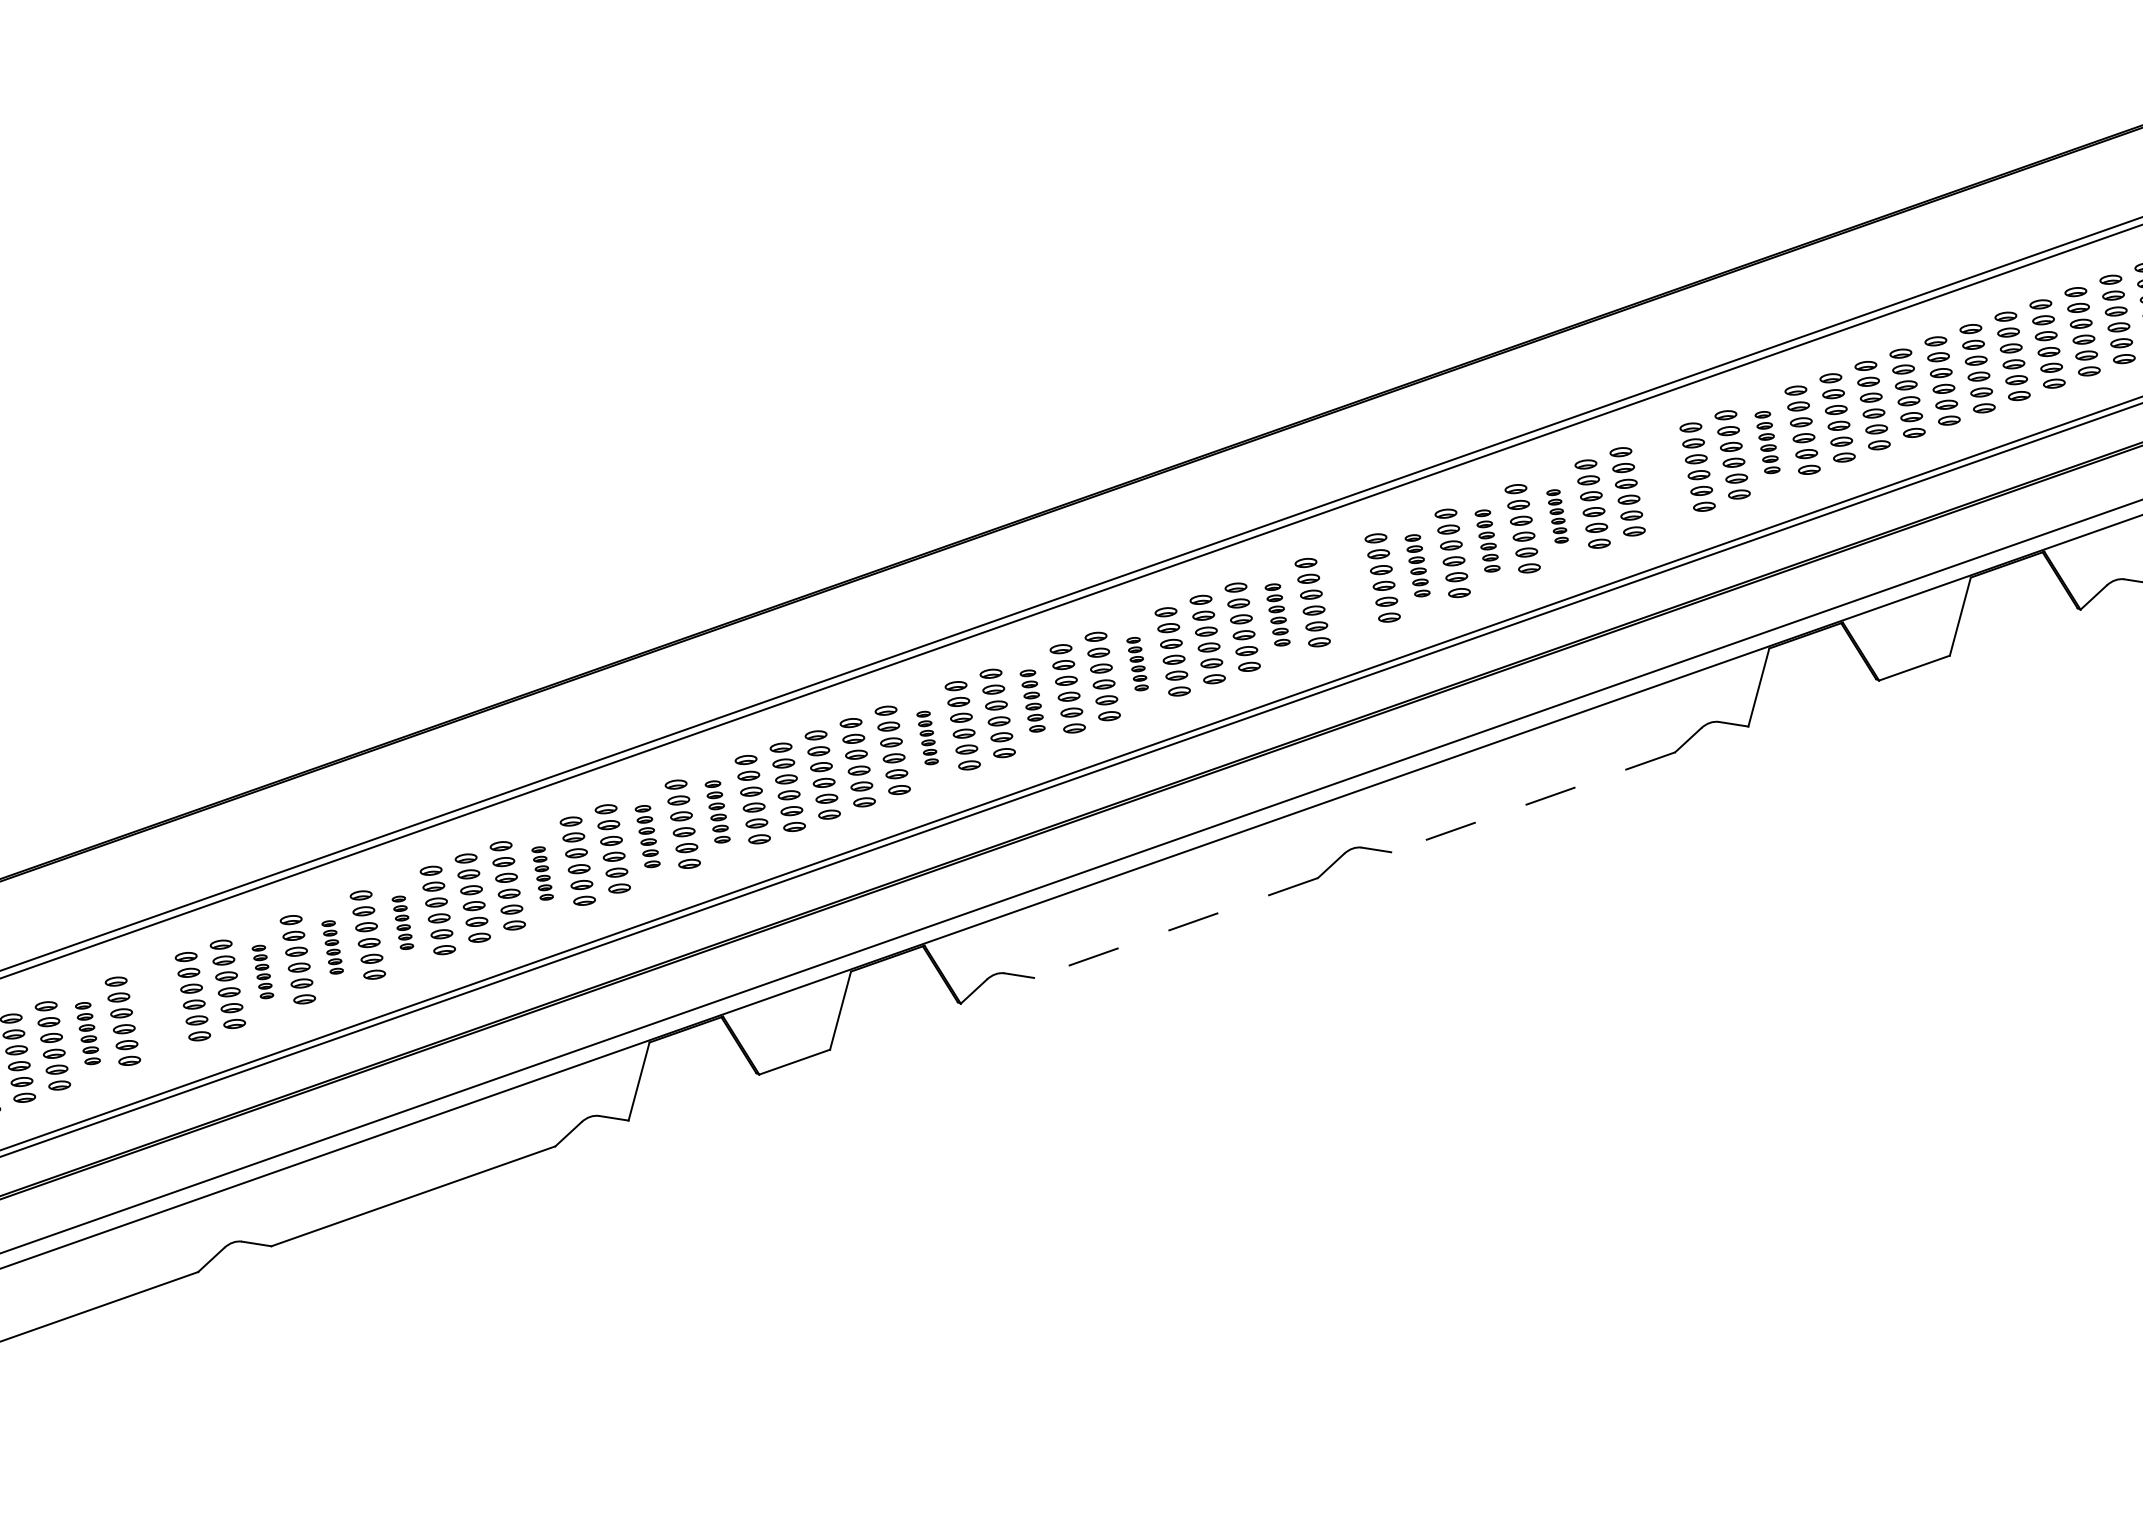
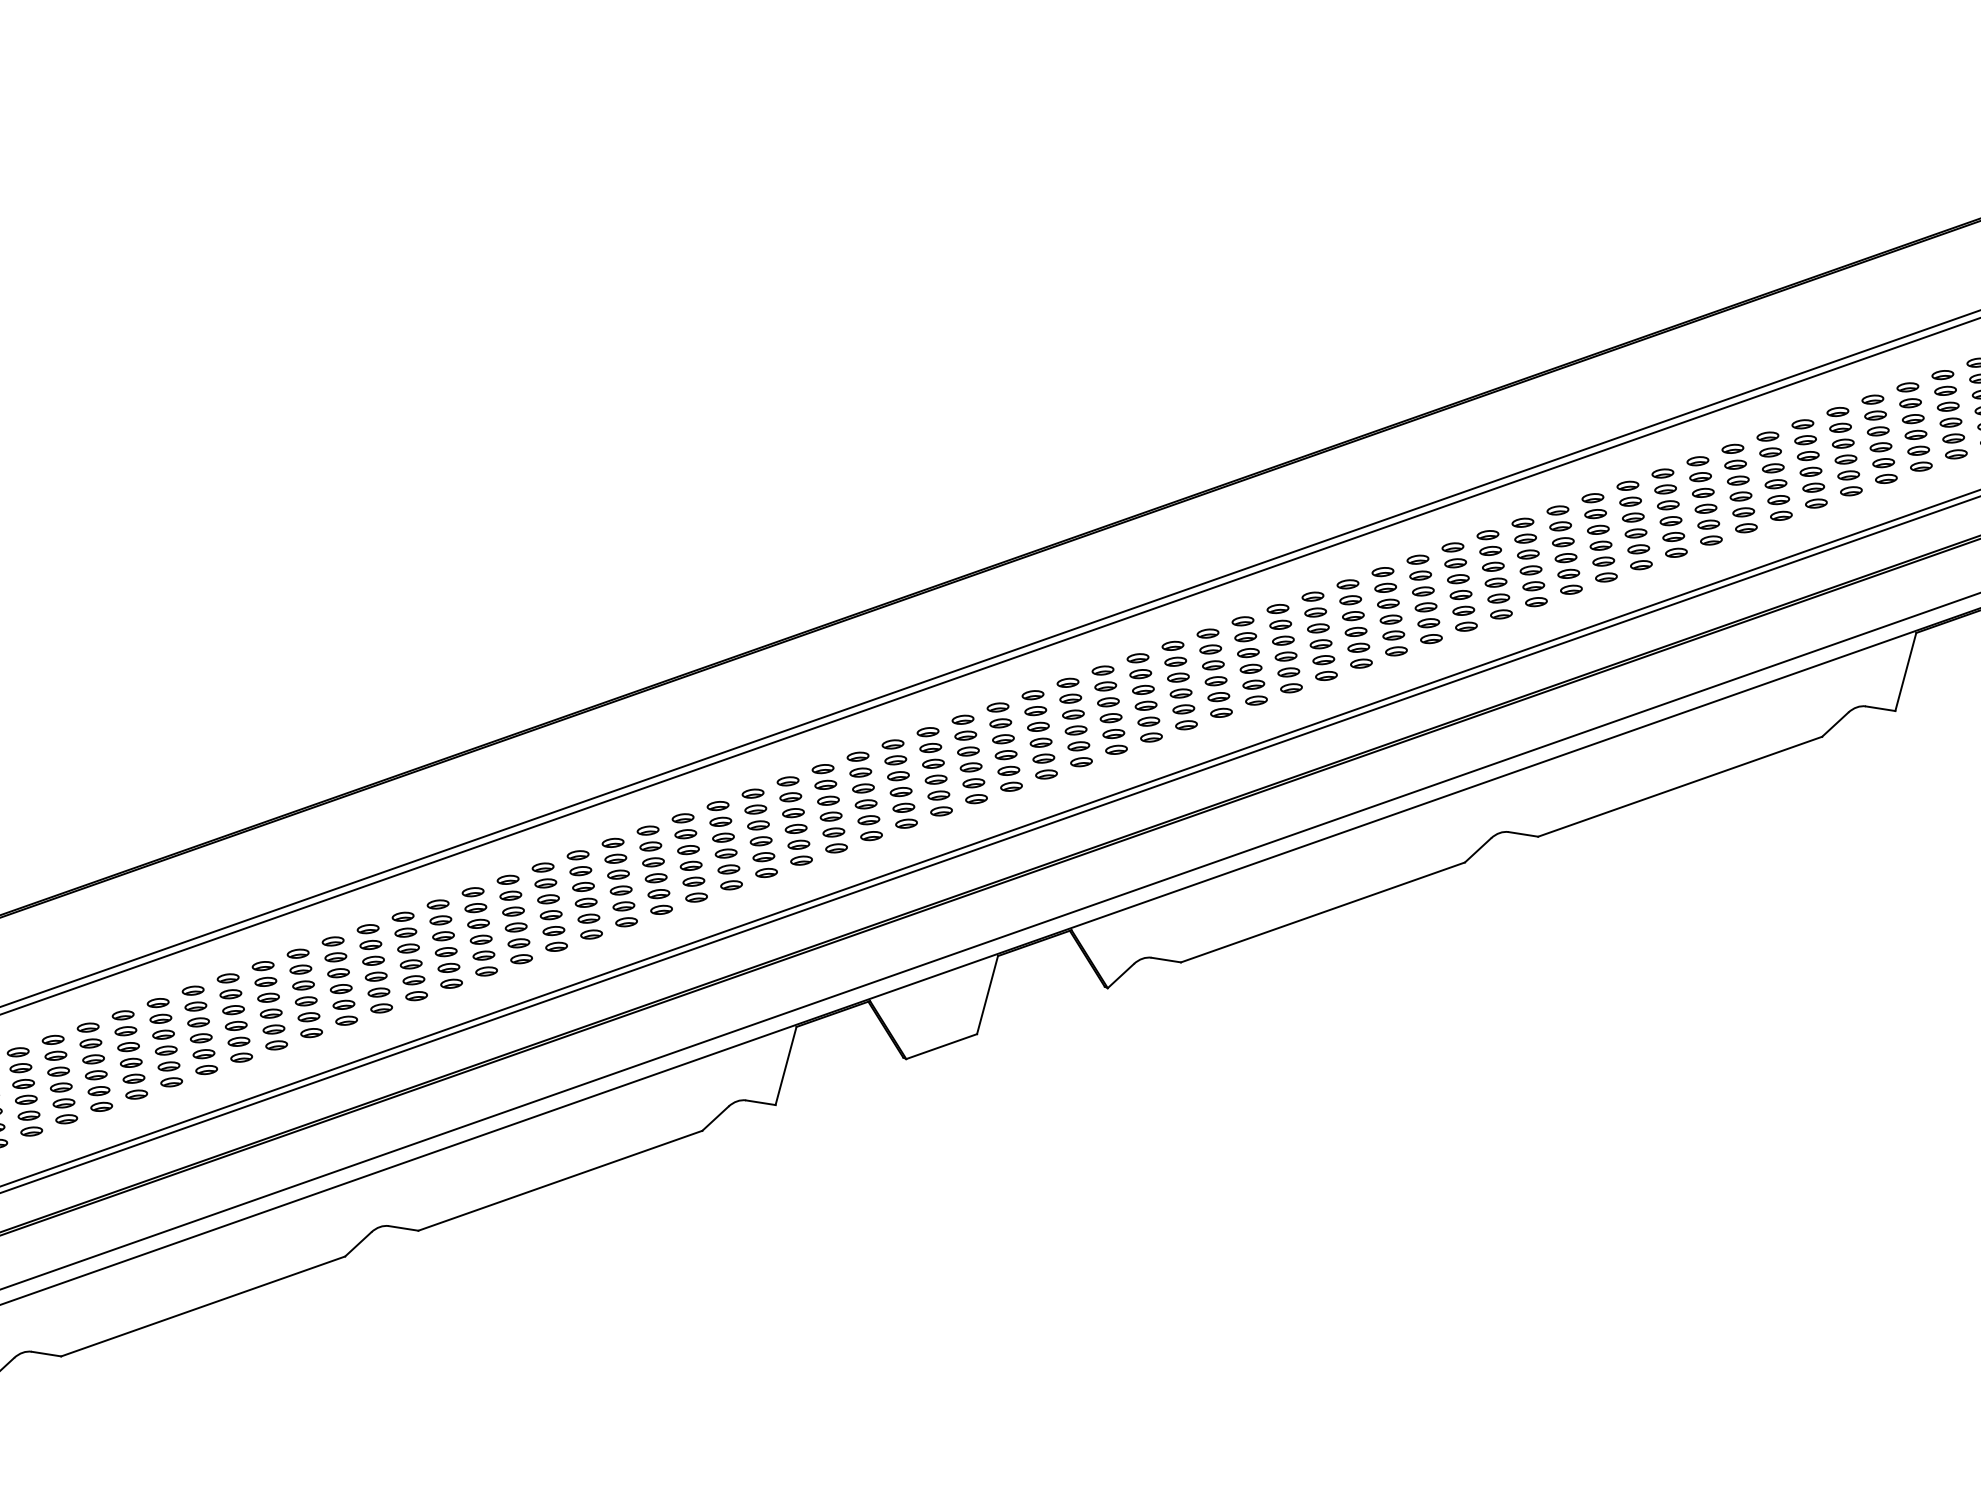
part: (1767, 442) -> (1914, 426), size x1.43
part: (1662, 479) -> (1809, 463), added
part: (1557, 516) -> (1704, 500), size x1.67
part: (1487, 540) -> (1634, 524), size x1.43
part: (1417, 565) -> (1564, 549), size x1.43
part: (1347, 589) -> (1494, 573), added
part: (1277, 614) -> (1424, 598), size x1.43
part: (1137, 663) -> (1284, 647), size x1.67
part: (1032, 700) -> (1179, 684), size x1.43
part: (927, 737) -> (1074, 721), size x1.67
line: (1533, 802) -> (1680, 786), dashed -> solid
part: (717, 811) -> (864, 795), size x1.43
part: (647, 836) -> (794, 820), size x1.43
part: (542, 873) -> (689, 857), size x1.67
part: (402, 922) -> (549, 906), size x1.67
line: (1176, 927) -> (1323, 911), dashed -> solid
part: (332, 947) -> (479, 931), size x1.67
part: (262, 971) -> (409, 955), size x1.67
part: (157, 1008) -> (304, 992), added
part: (87, 1033) -> (234, 1017), size x1.43

